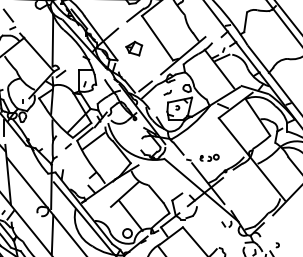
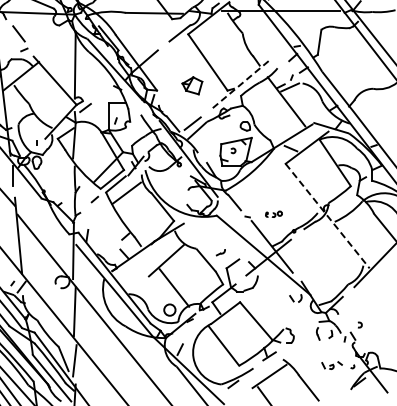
part: (134, 48) -> (192, 85), moved
line: (183, 55) -> (240, 84), solid -> dashed
part: (167, 92) -> (220, 252), moved
part: (209, 158) -> (273, 214), size x0.7
line: (251, 159) -> (327, 216), solid -> dashed

